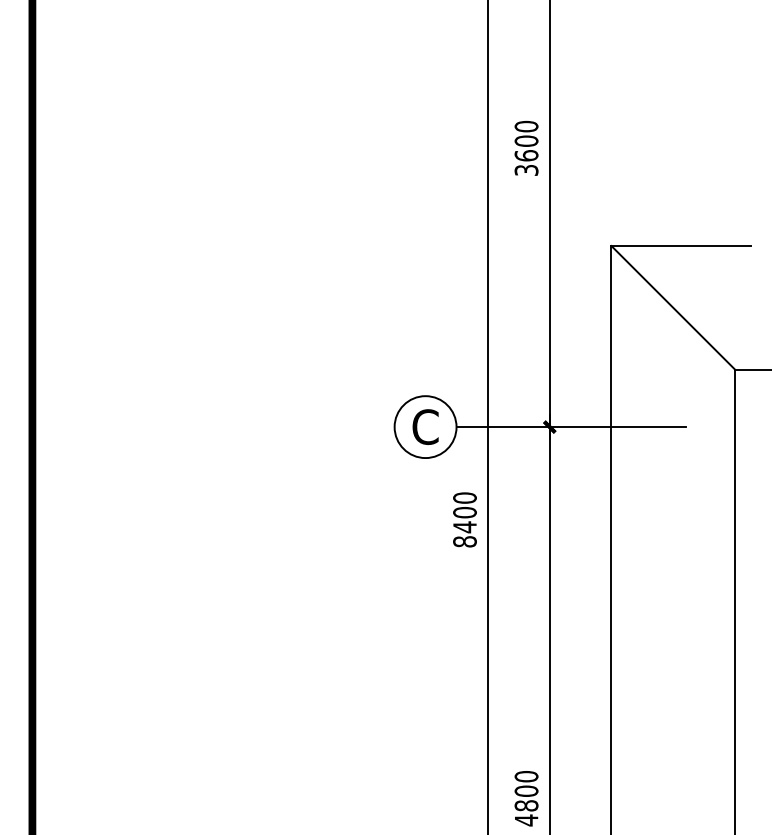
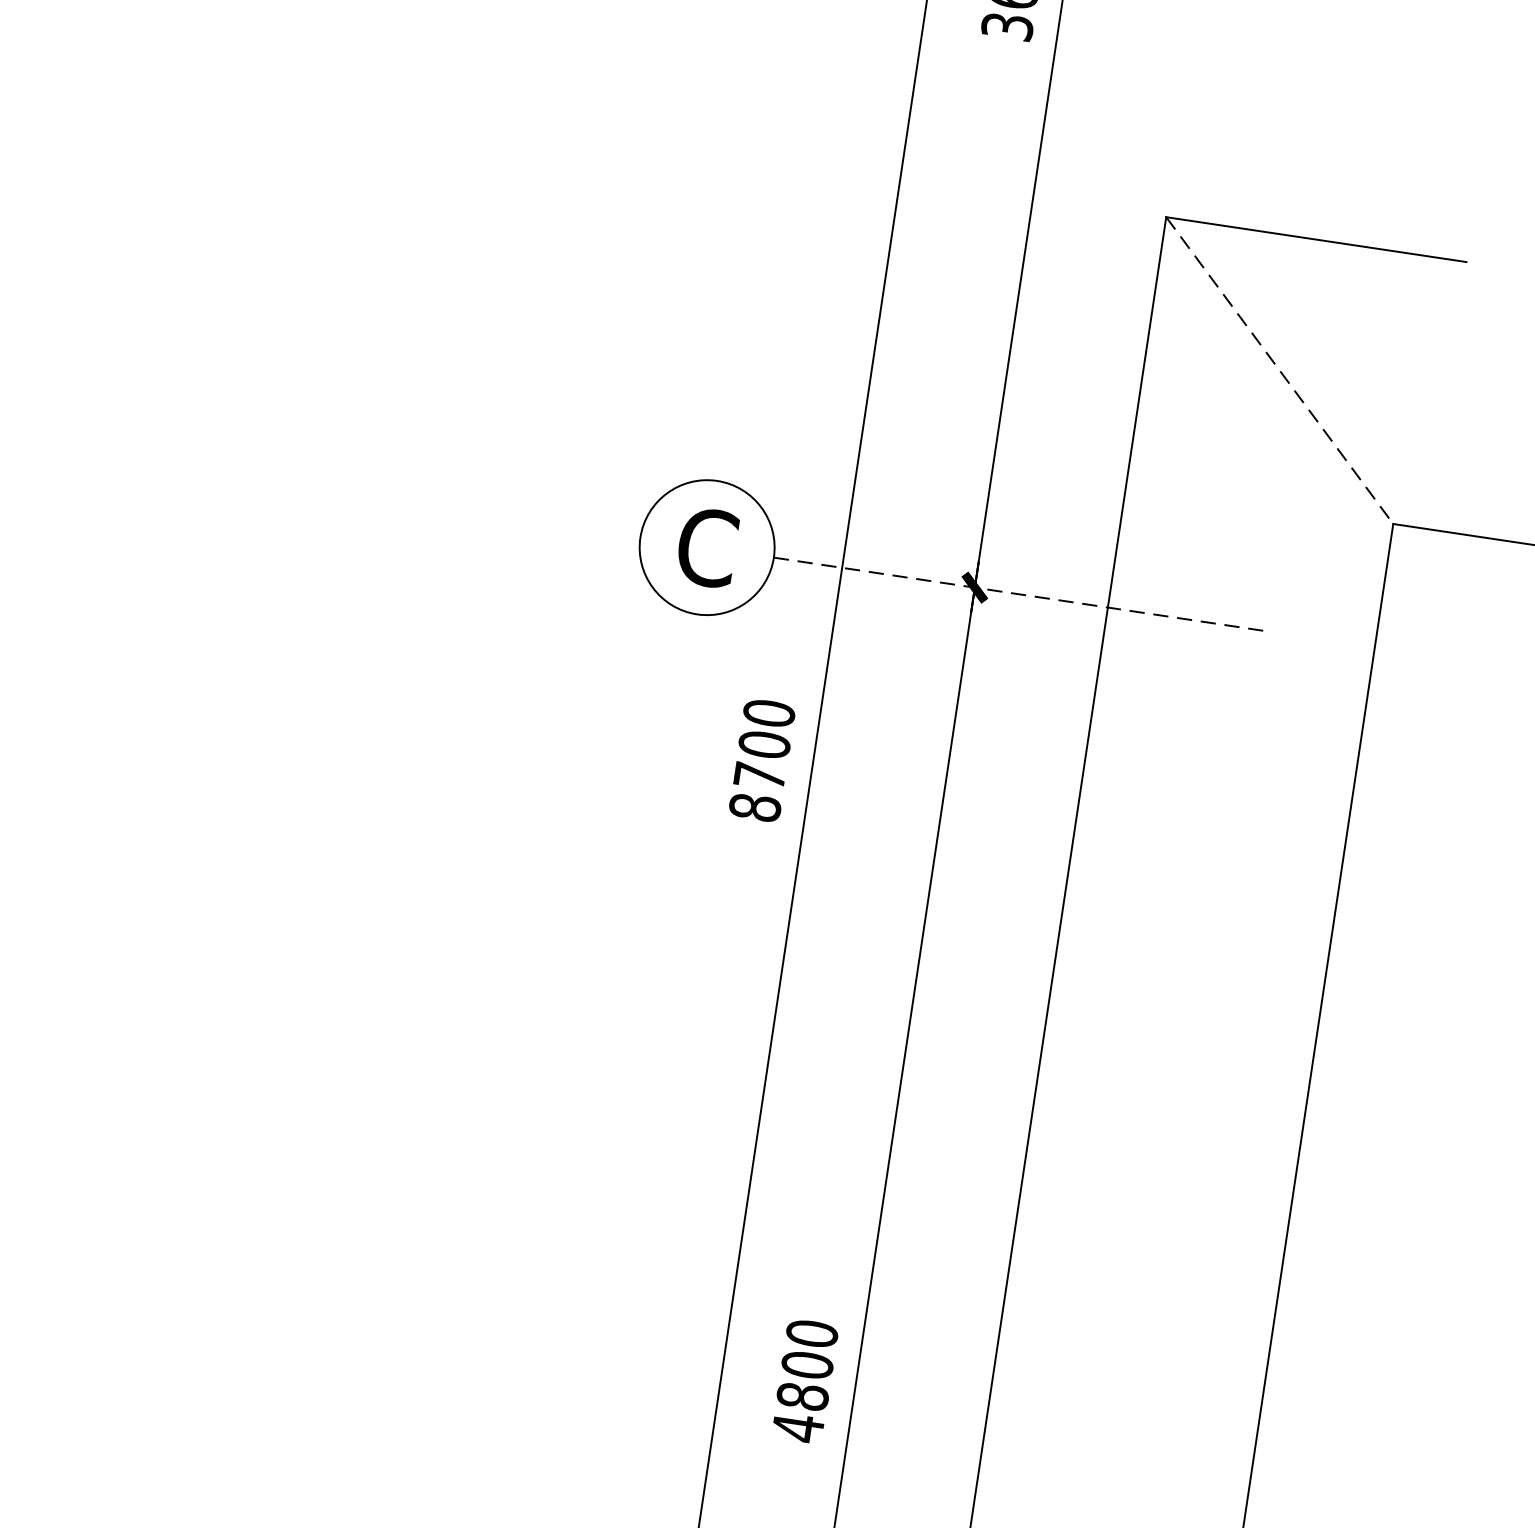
line: (673, 307) -> (1280, 369), solid -> dashed
line: (571, 427) -> (1021, 595), solid -> dashed
text: (464, 527) -> (758, 776), 8400 -> 8700

